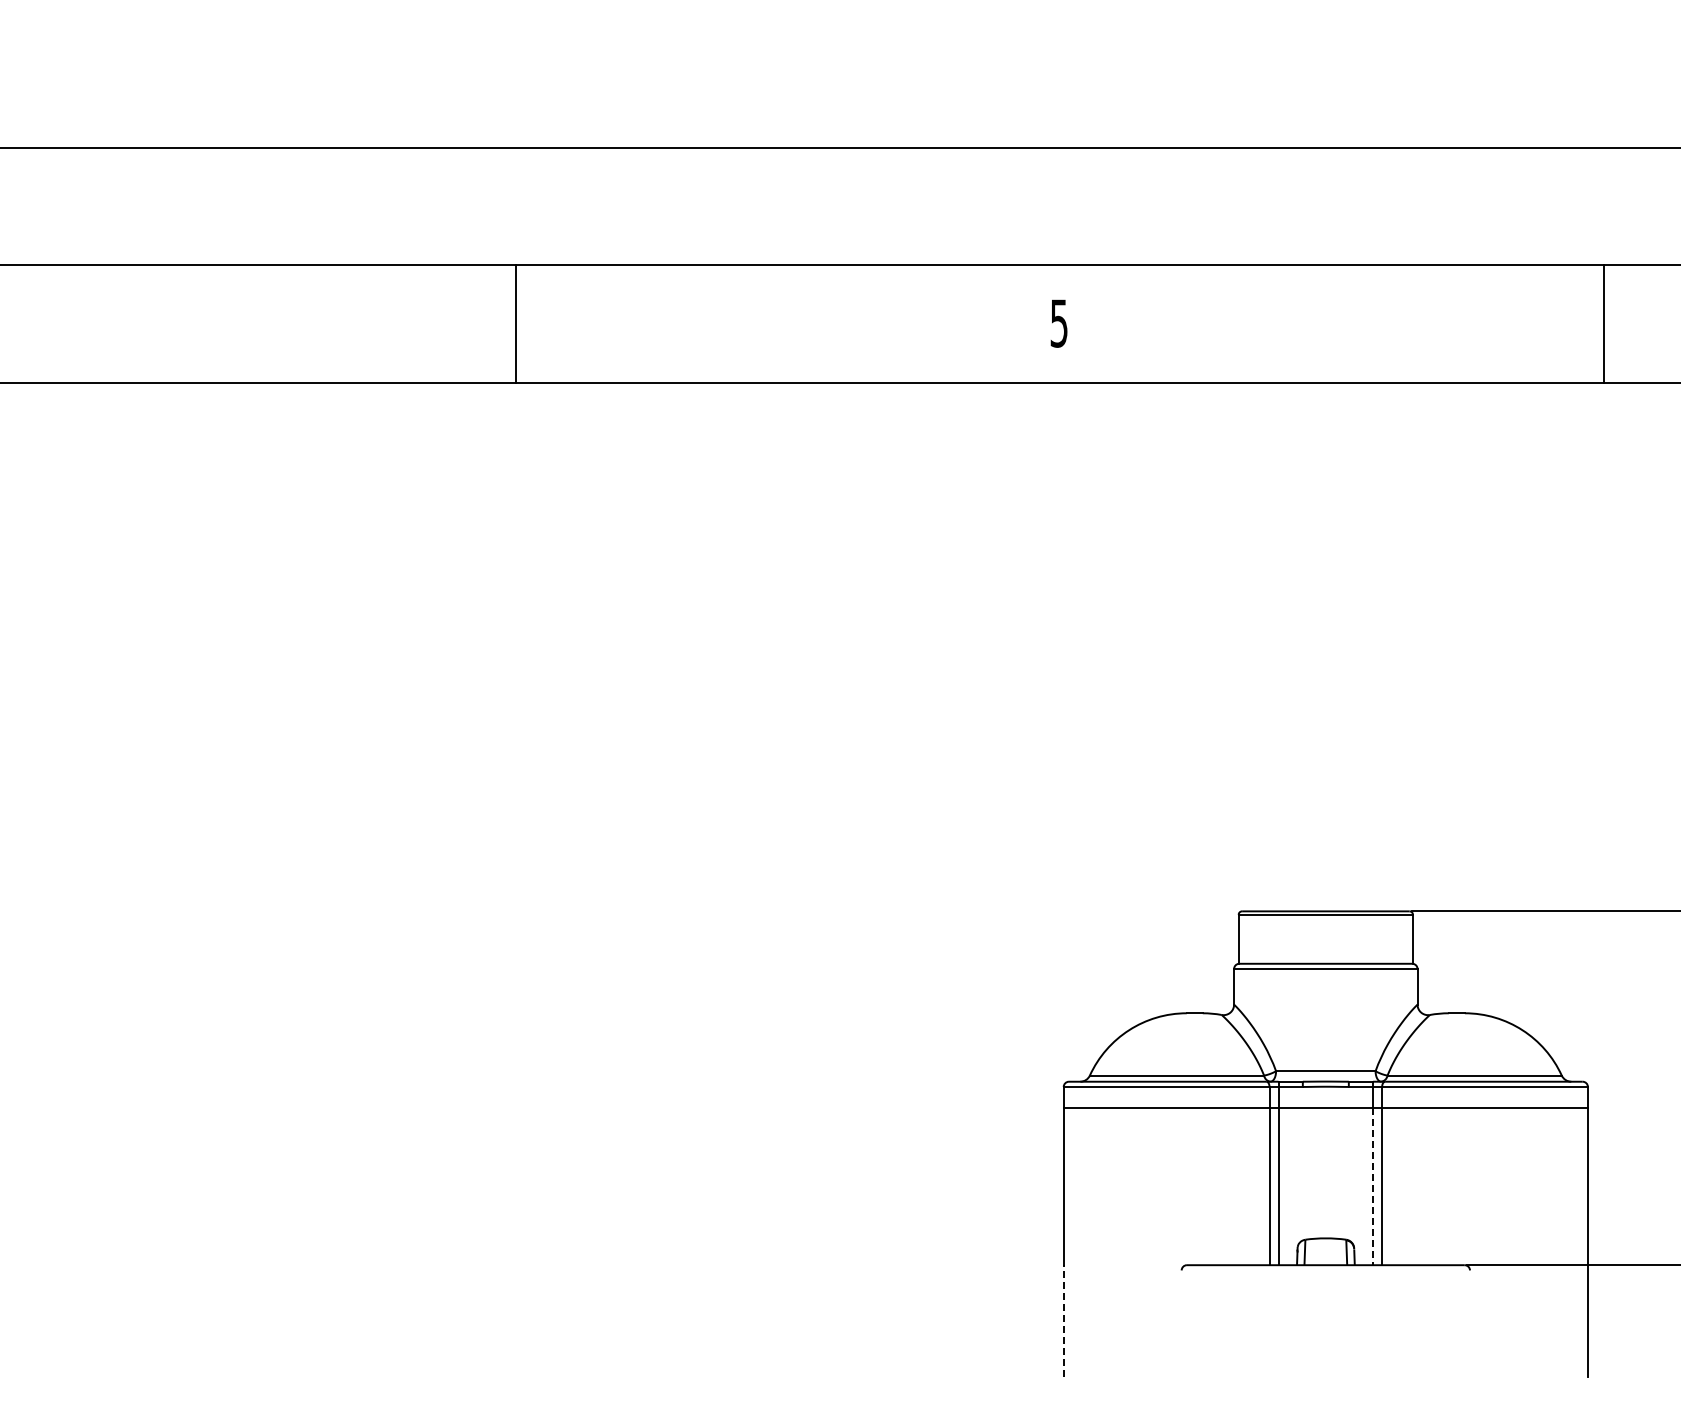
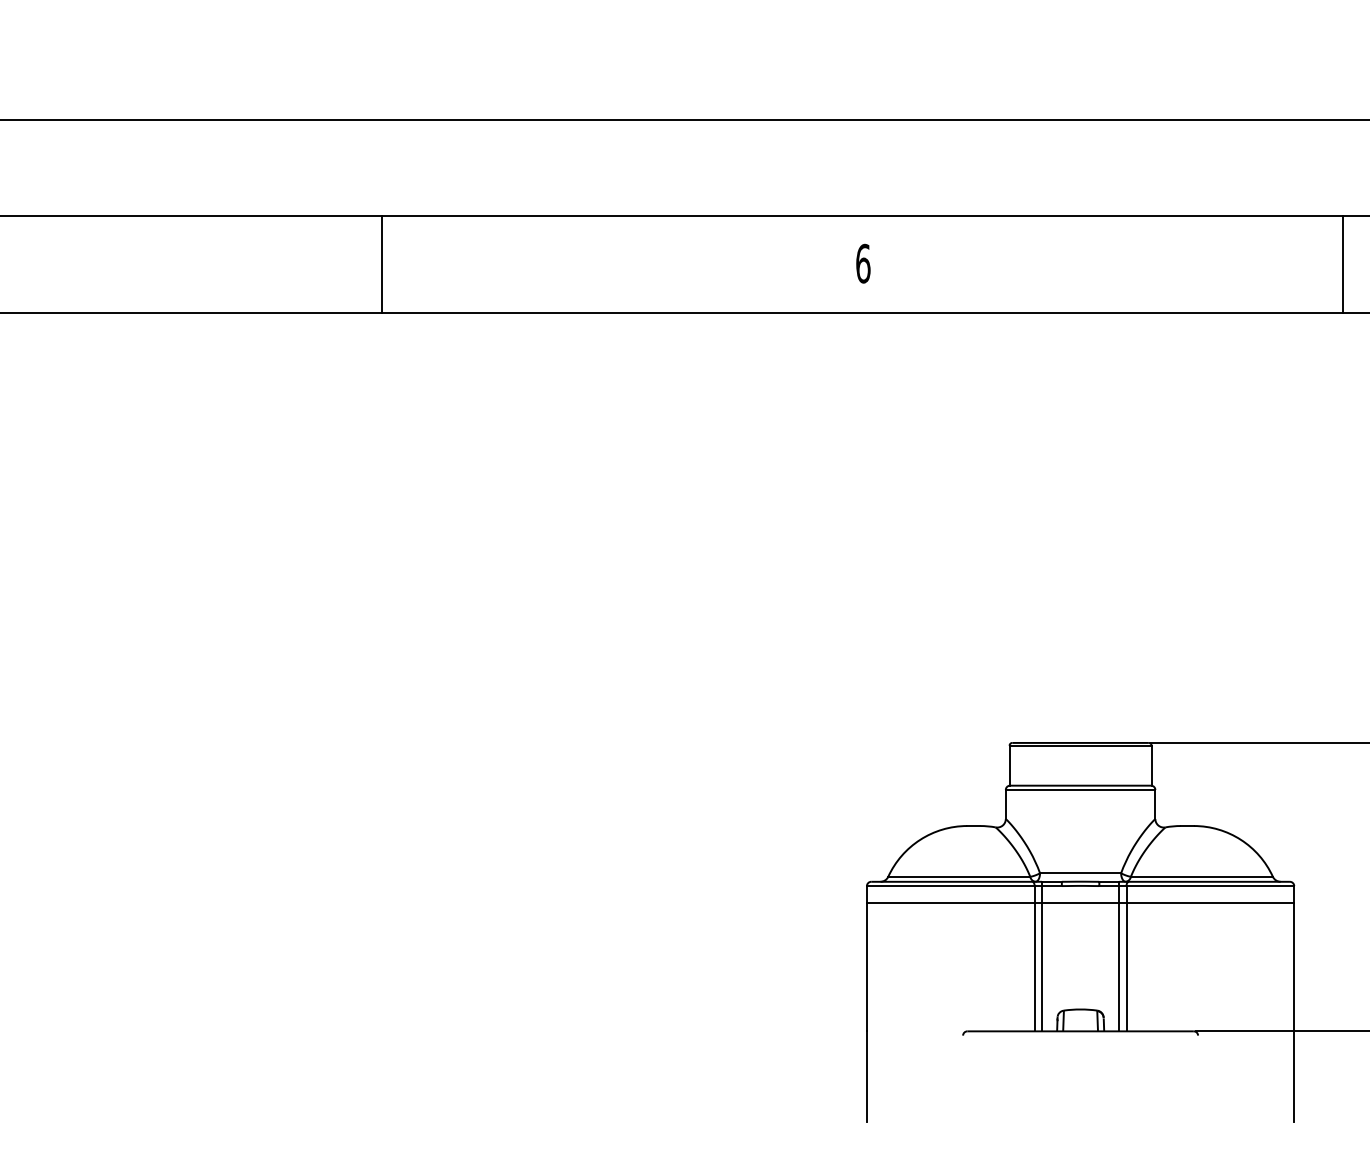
text: (1059, 323) -> (863, 263), 5 -> 6
line: (515, 324) -> (381, 264), moved
line: (1604, 324) -> (1343, 264), moved
line: (1373, 1186) -> (1119, 967), dashed -> solid
line: (1063, 1321) -> (866, 1077), dashed -> solid

